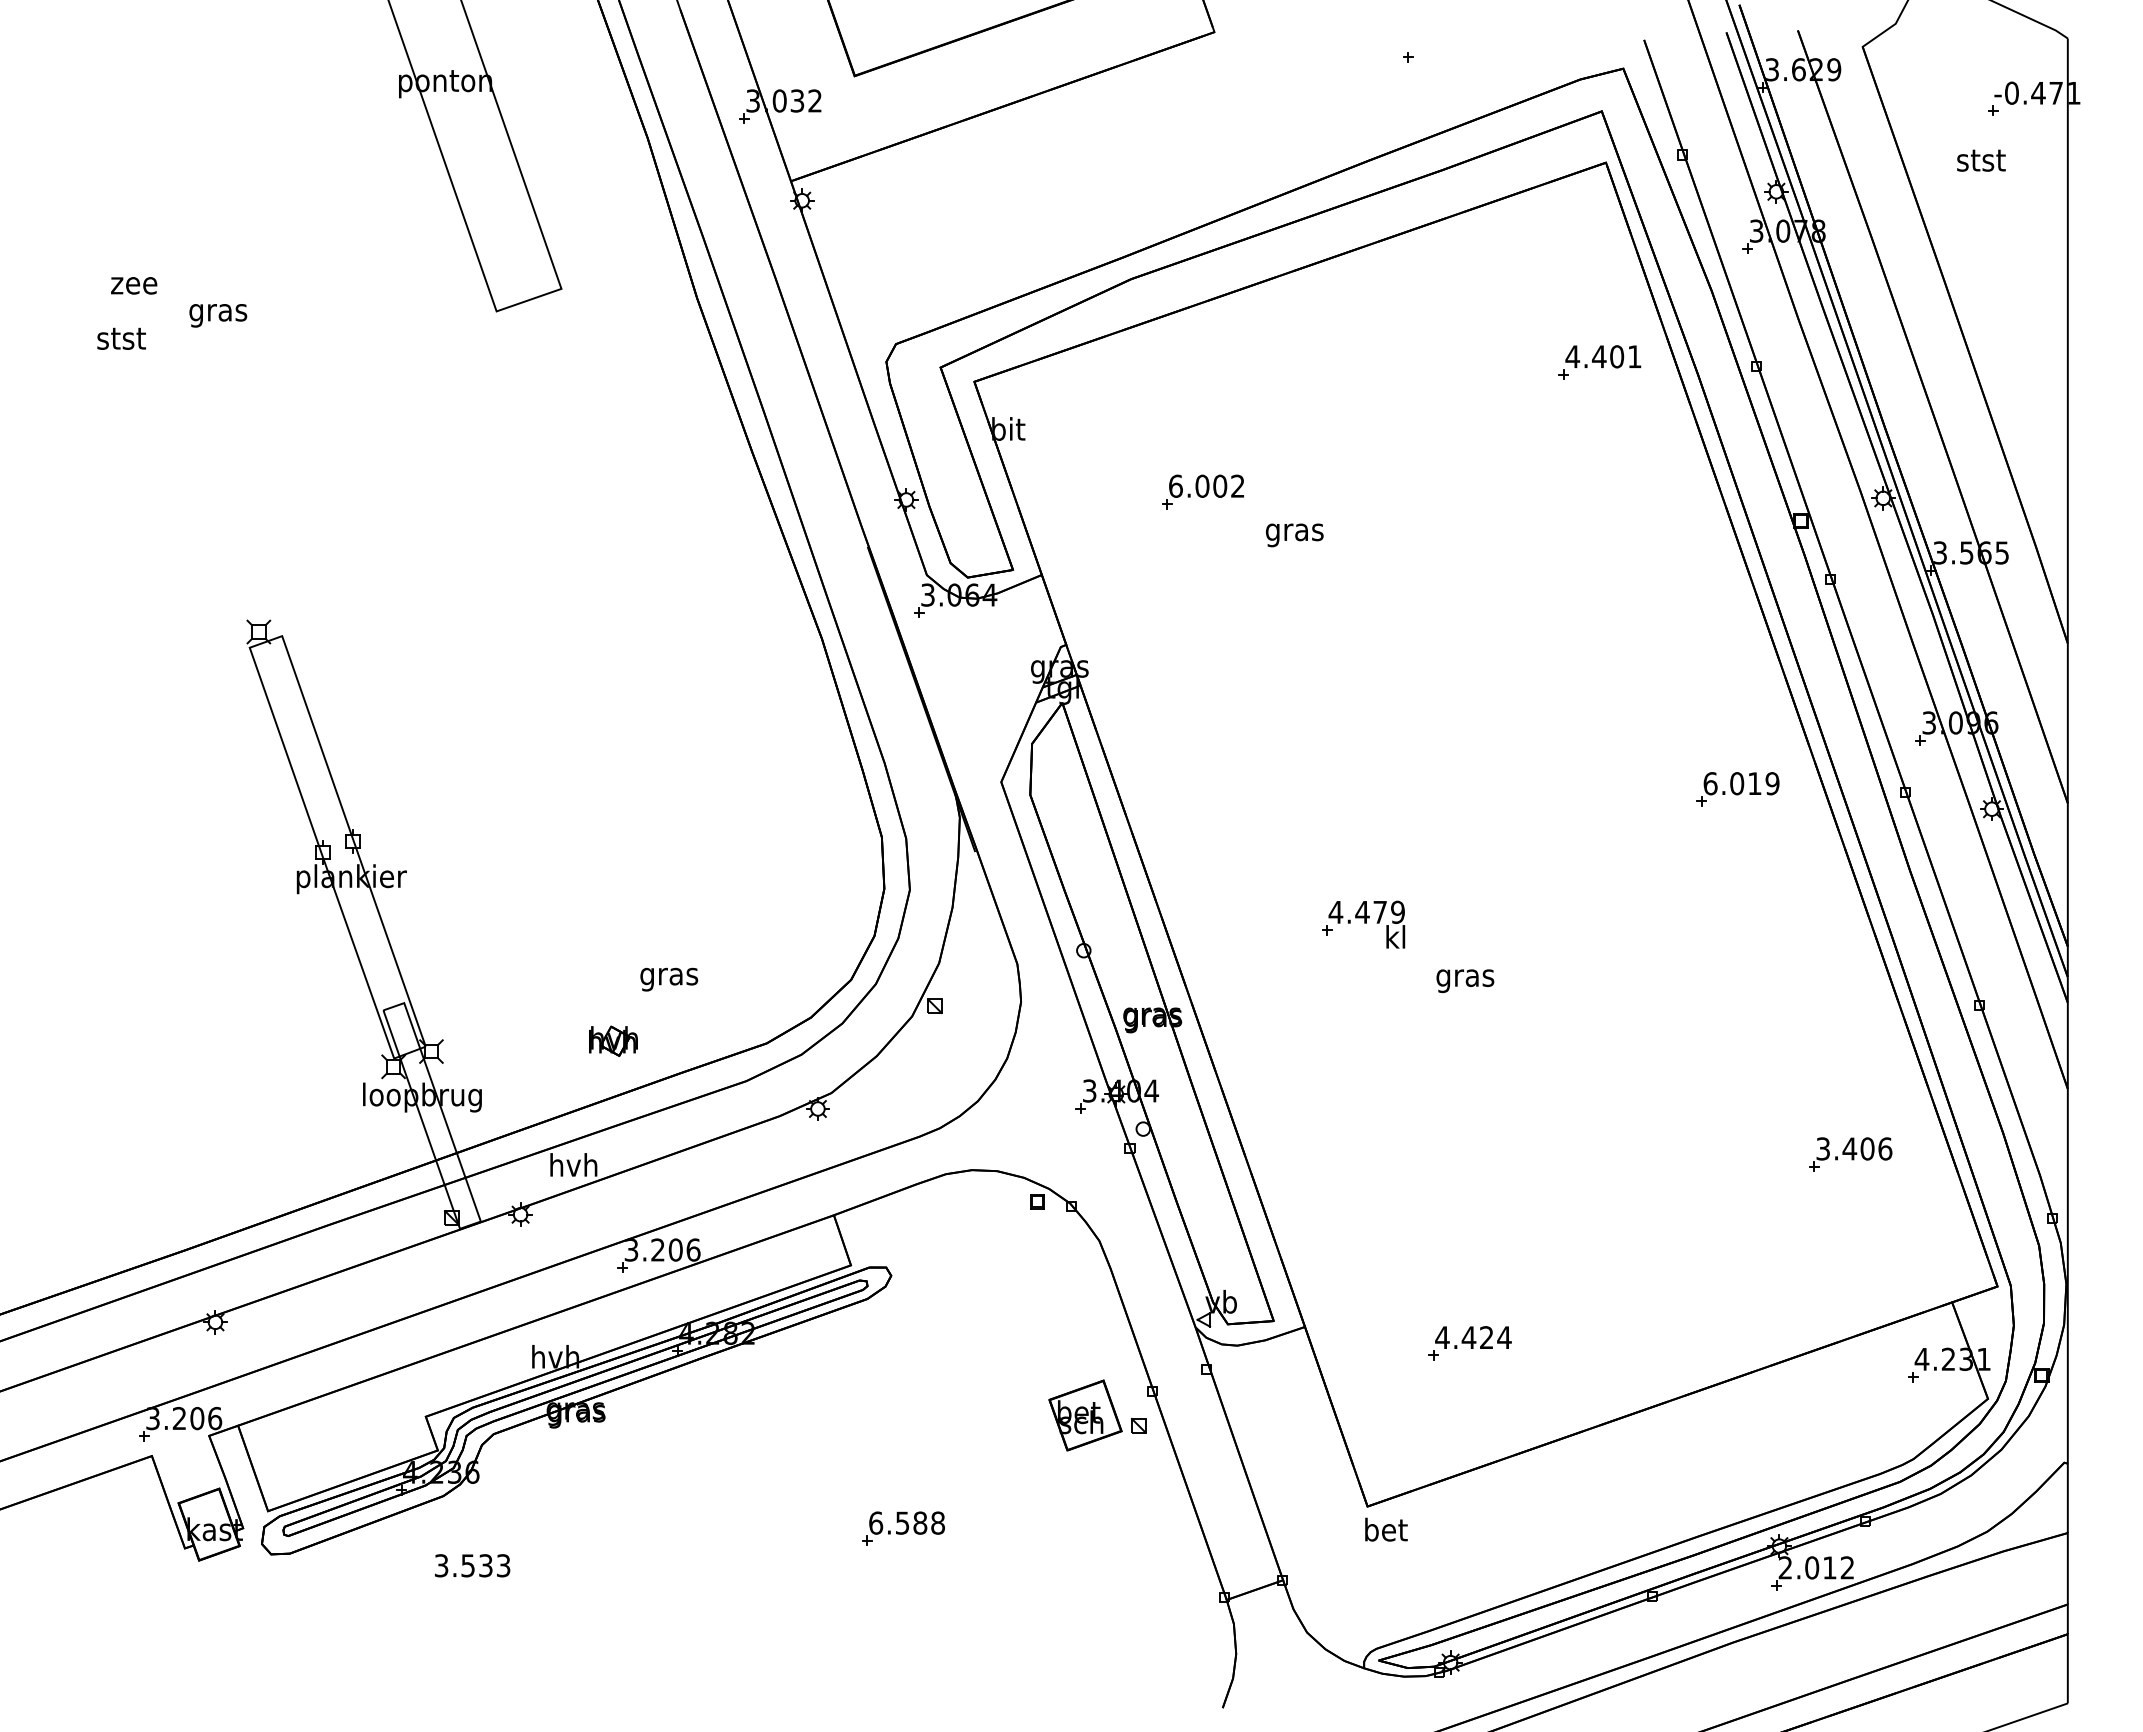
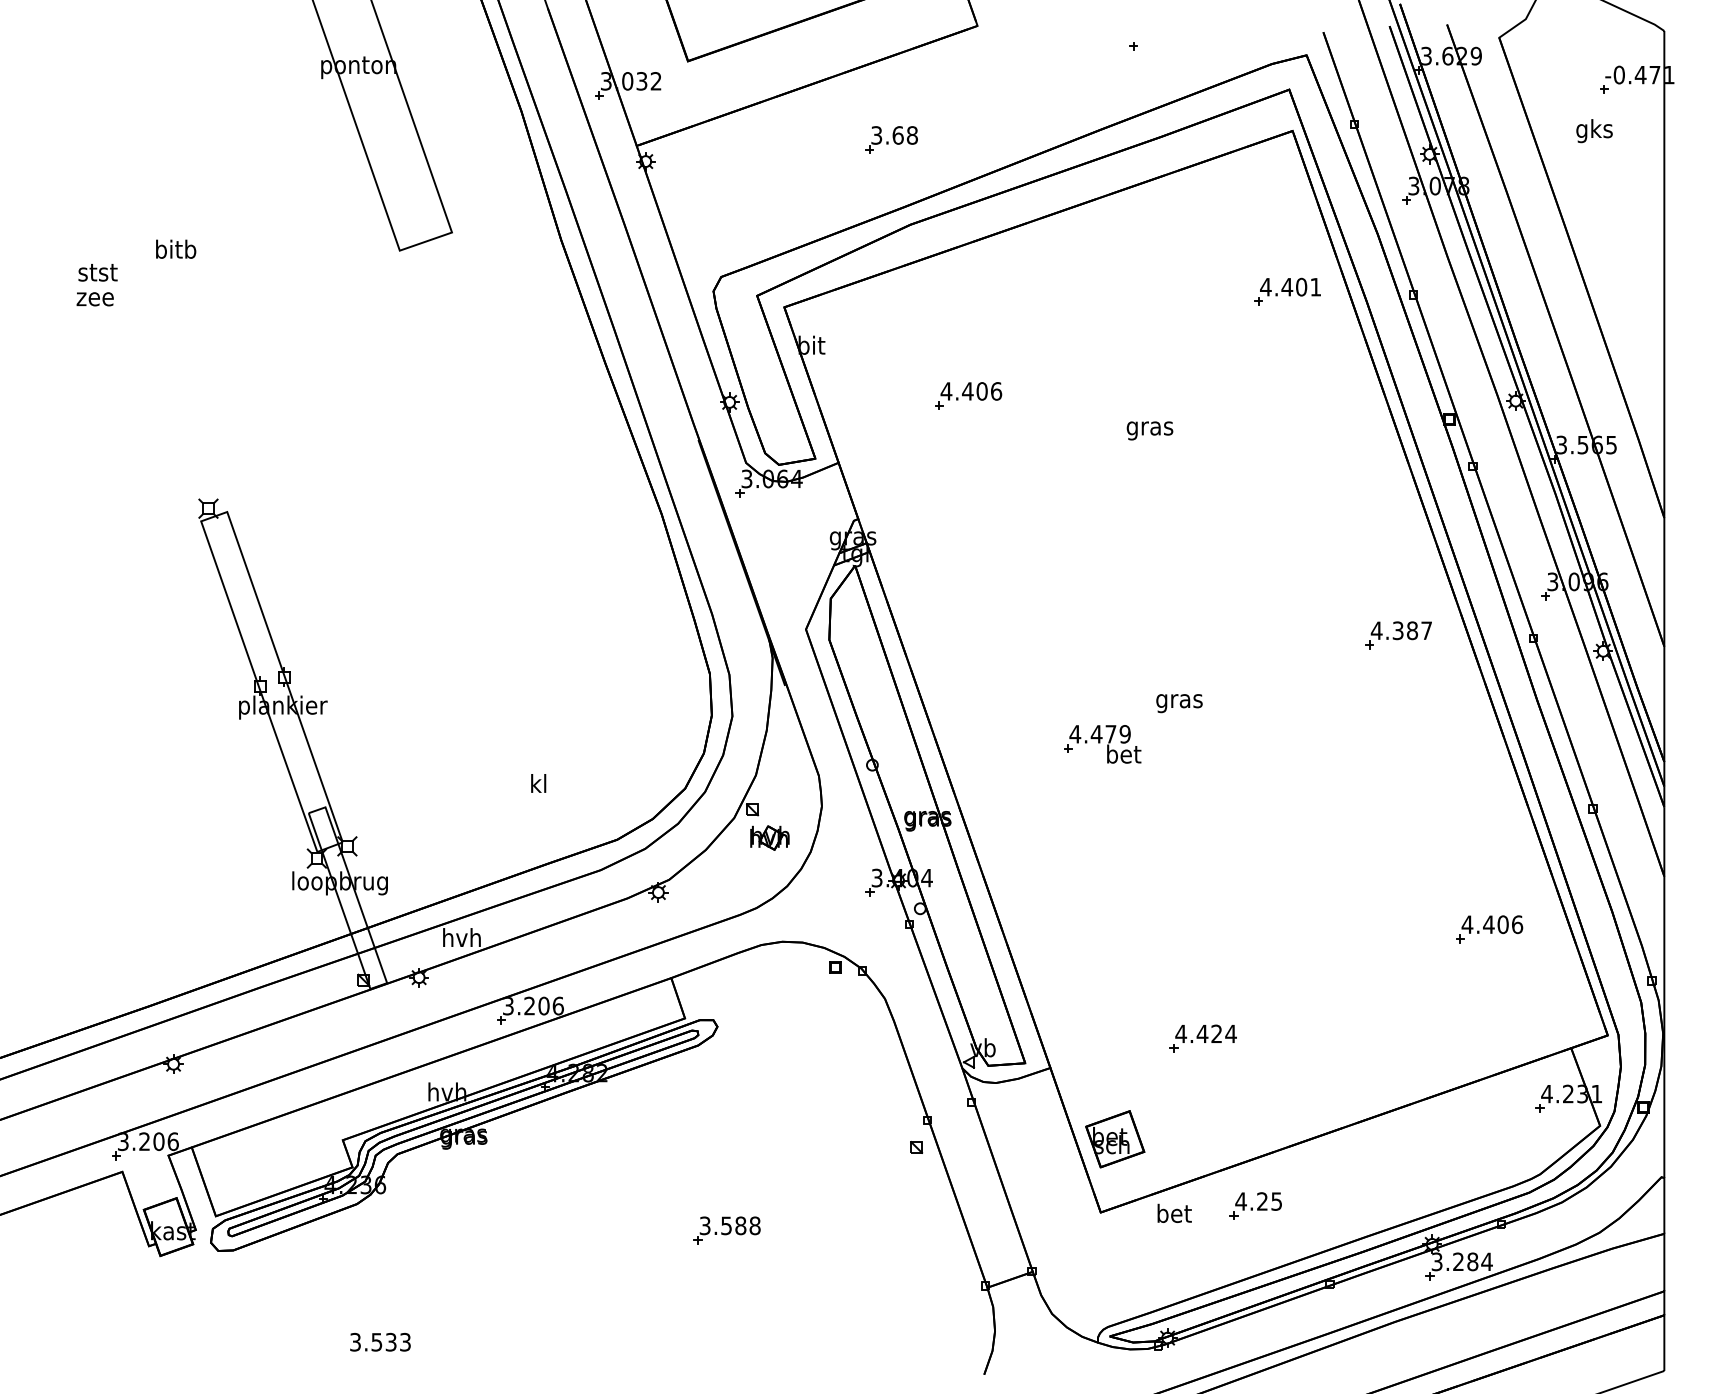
text: (1981, 162) -> (1594, 130), stst -> gks
part: (1107, 173) -> (891, 139), added
text: (134, 285) -> (95, 299), moved
text: (218, 312) -> (176, 251), gras -> bitb
text: (1206, 485) -> (971, 390), 6.002 -> 4.406
text: (1294, 535) -> (1149, 431), moved
text: (1741, 783) -> (1401, 630), 6.019 -> 4.387
text: (1396, 936) -> (1124, 753), kl -> bet
text: (669, 976) -> (538, 785), gras -> kl
text: (1465, 980) -> (1179, 703), moved
part: (613, 1040) -> (769, 837), moved
text: (1822, 1148) -> (1466, 924), 3.406 -> 4.406
part: (1469, 1343) -> (1202, 1038), moved
part: (1085, 1415) -> (1115, 1139), moved
part: (1560, 1498) -> (1256, 1206), added
text: (876, 1522) -> (705, 1225), 6.588 -> 3.588
text: (1386, 1529) -> (1174, 1213), moved
text: (472, 1565) -> (380, 1342), moved
text: (1816, 1567) -> (1462, 1261), 2.012 -> 3.284

